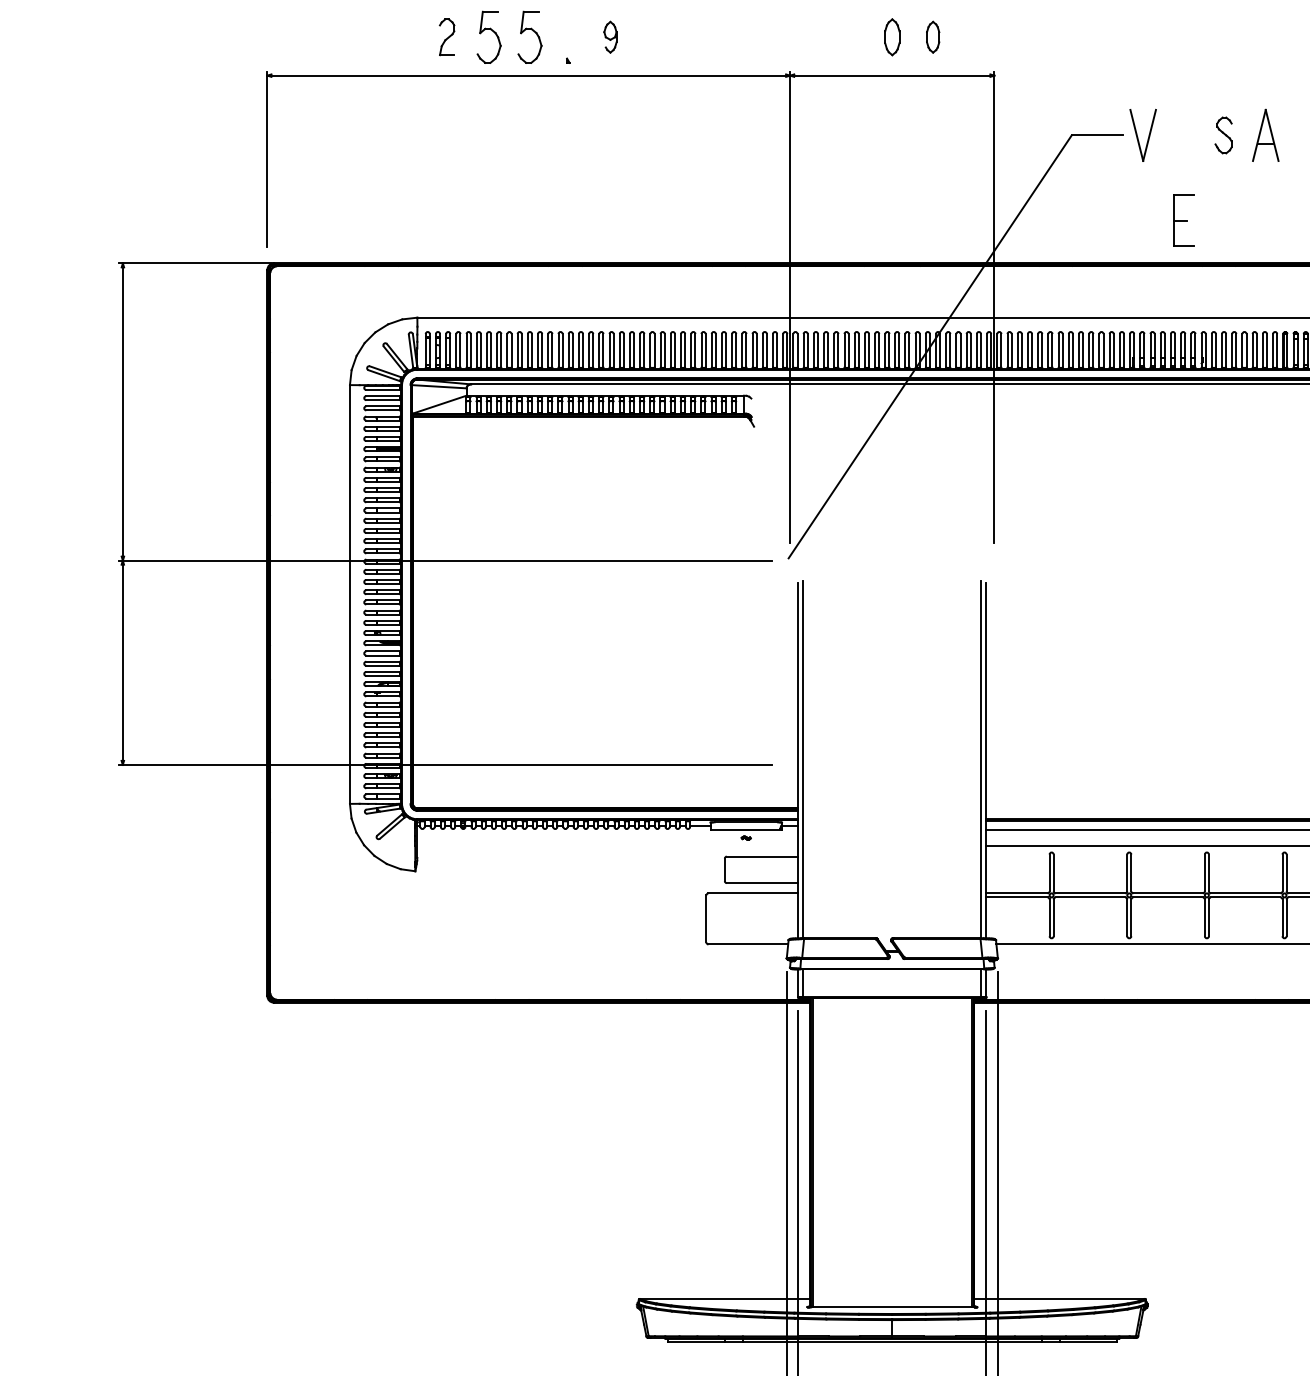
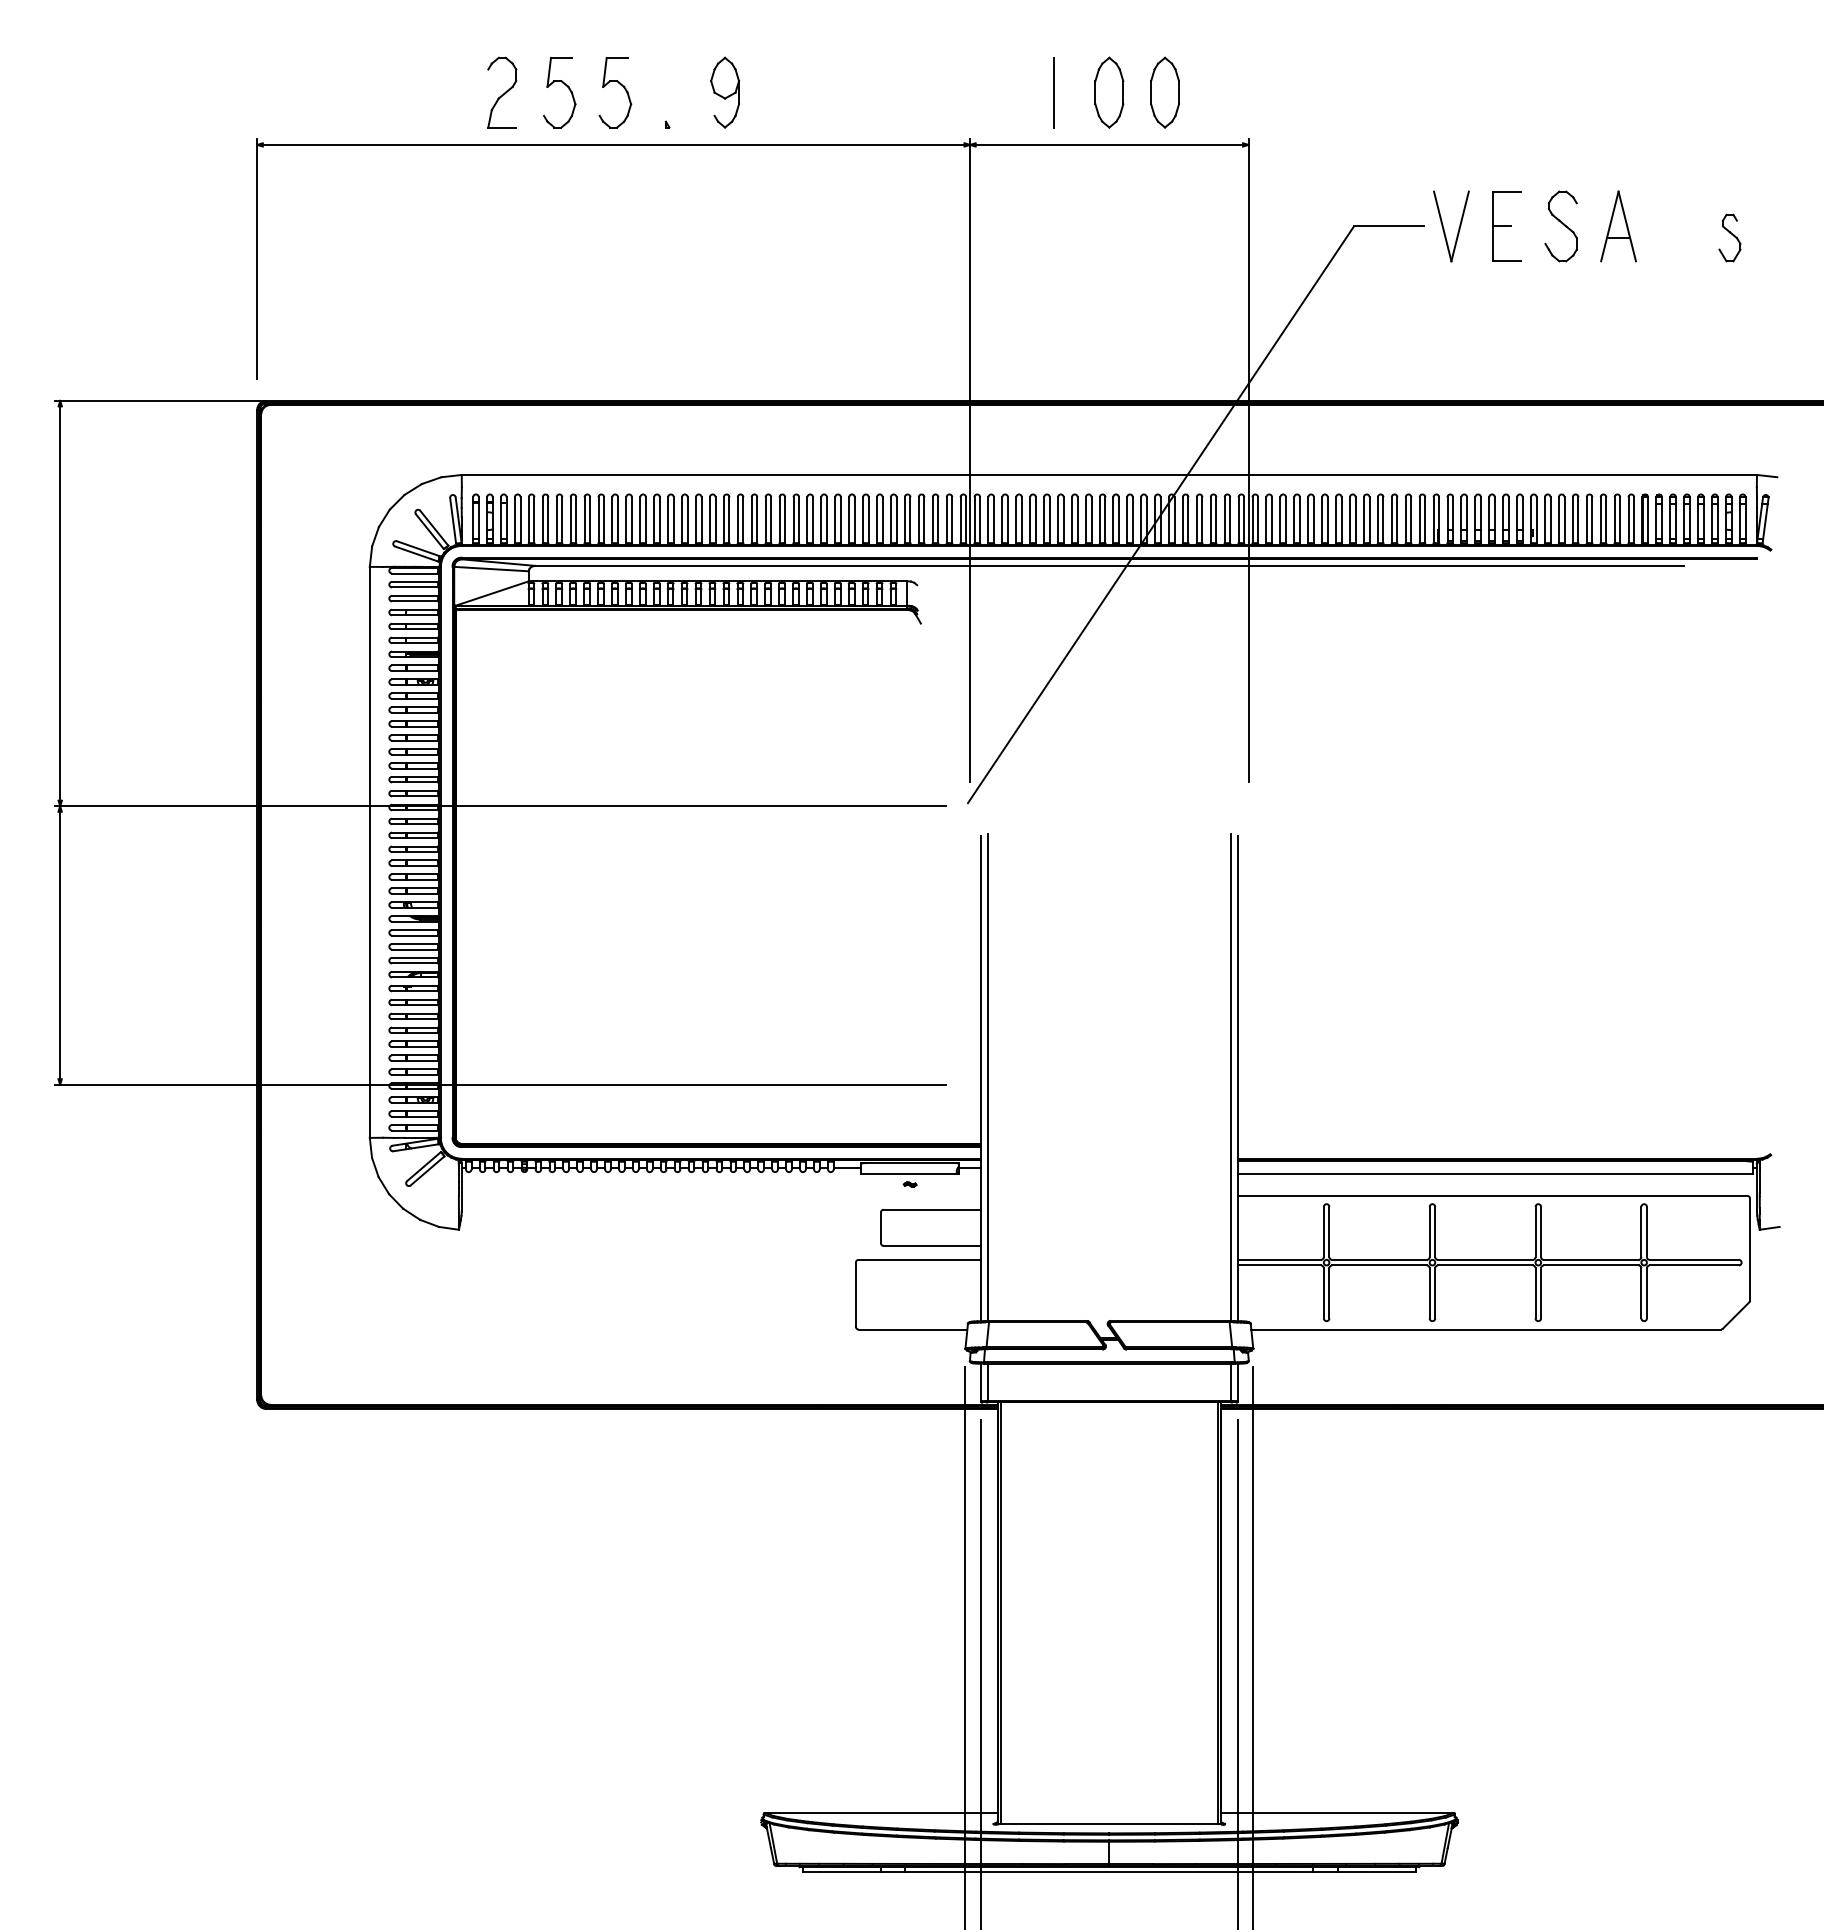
part: (447, 37) -> (502, 92), size x1.43
part: (610, 37) -> (724, 92), size x1.67
line: (851, 37) -> (1053, 92), added
part: (892, 37) -> (1109, 92), size x1.43
part: (932, 37) -> (1164, 92), size x1.67
part: (1223, 135) -> (1560, 226), size x1.43
part: (1183, 220) -> (1506, 226), moved

